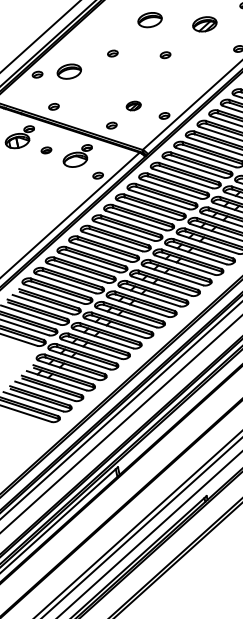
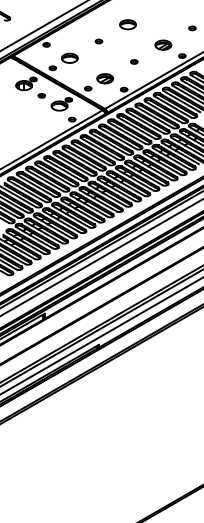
part: (204, 23) -> (163, 44), moved
part: (165, 54) -> (134, 61), moved
part: (68, 70) -> (69, 57), moved
part: (133, 105) -> (105, 78), size x1.67

